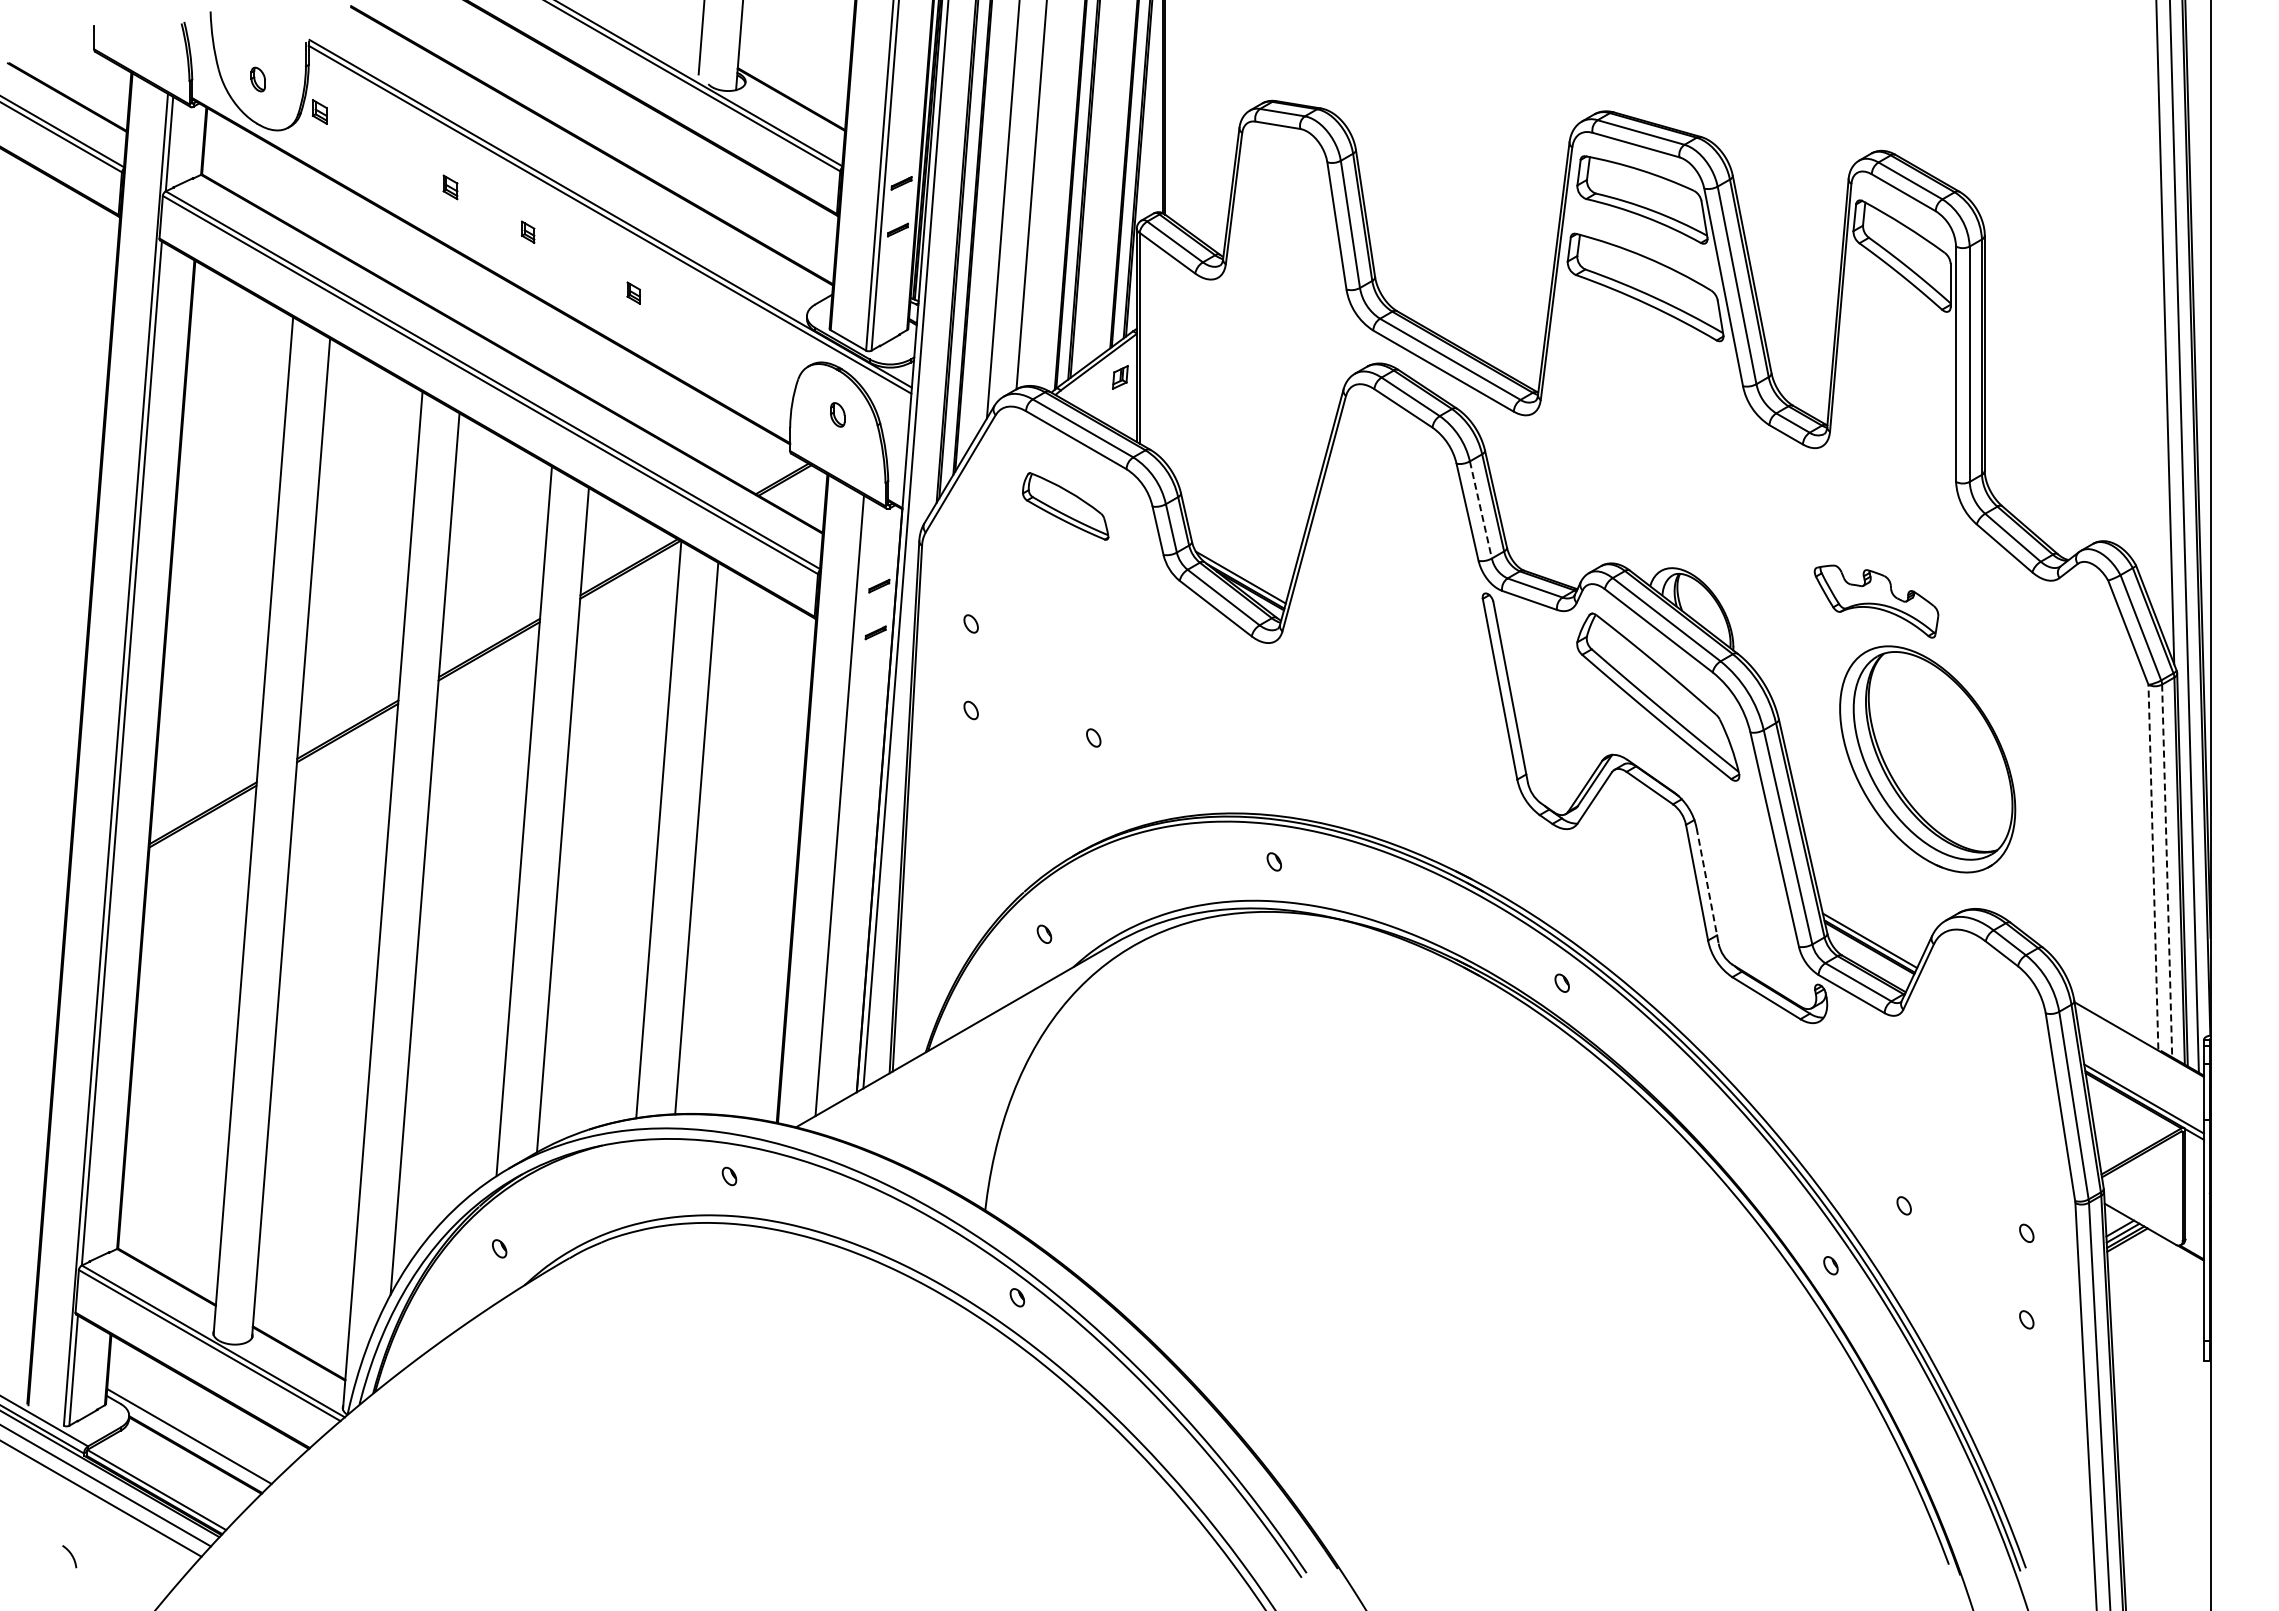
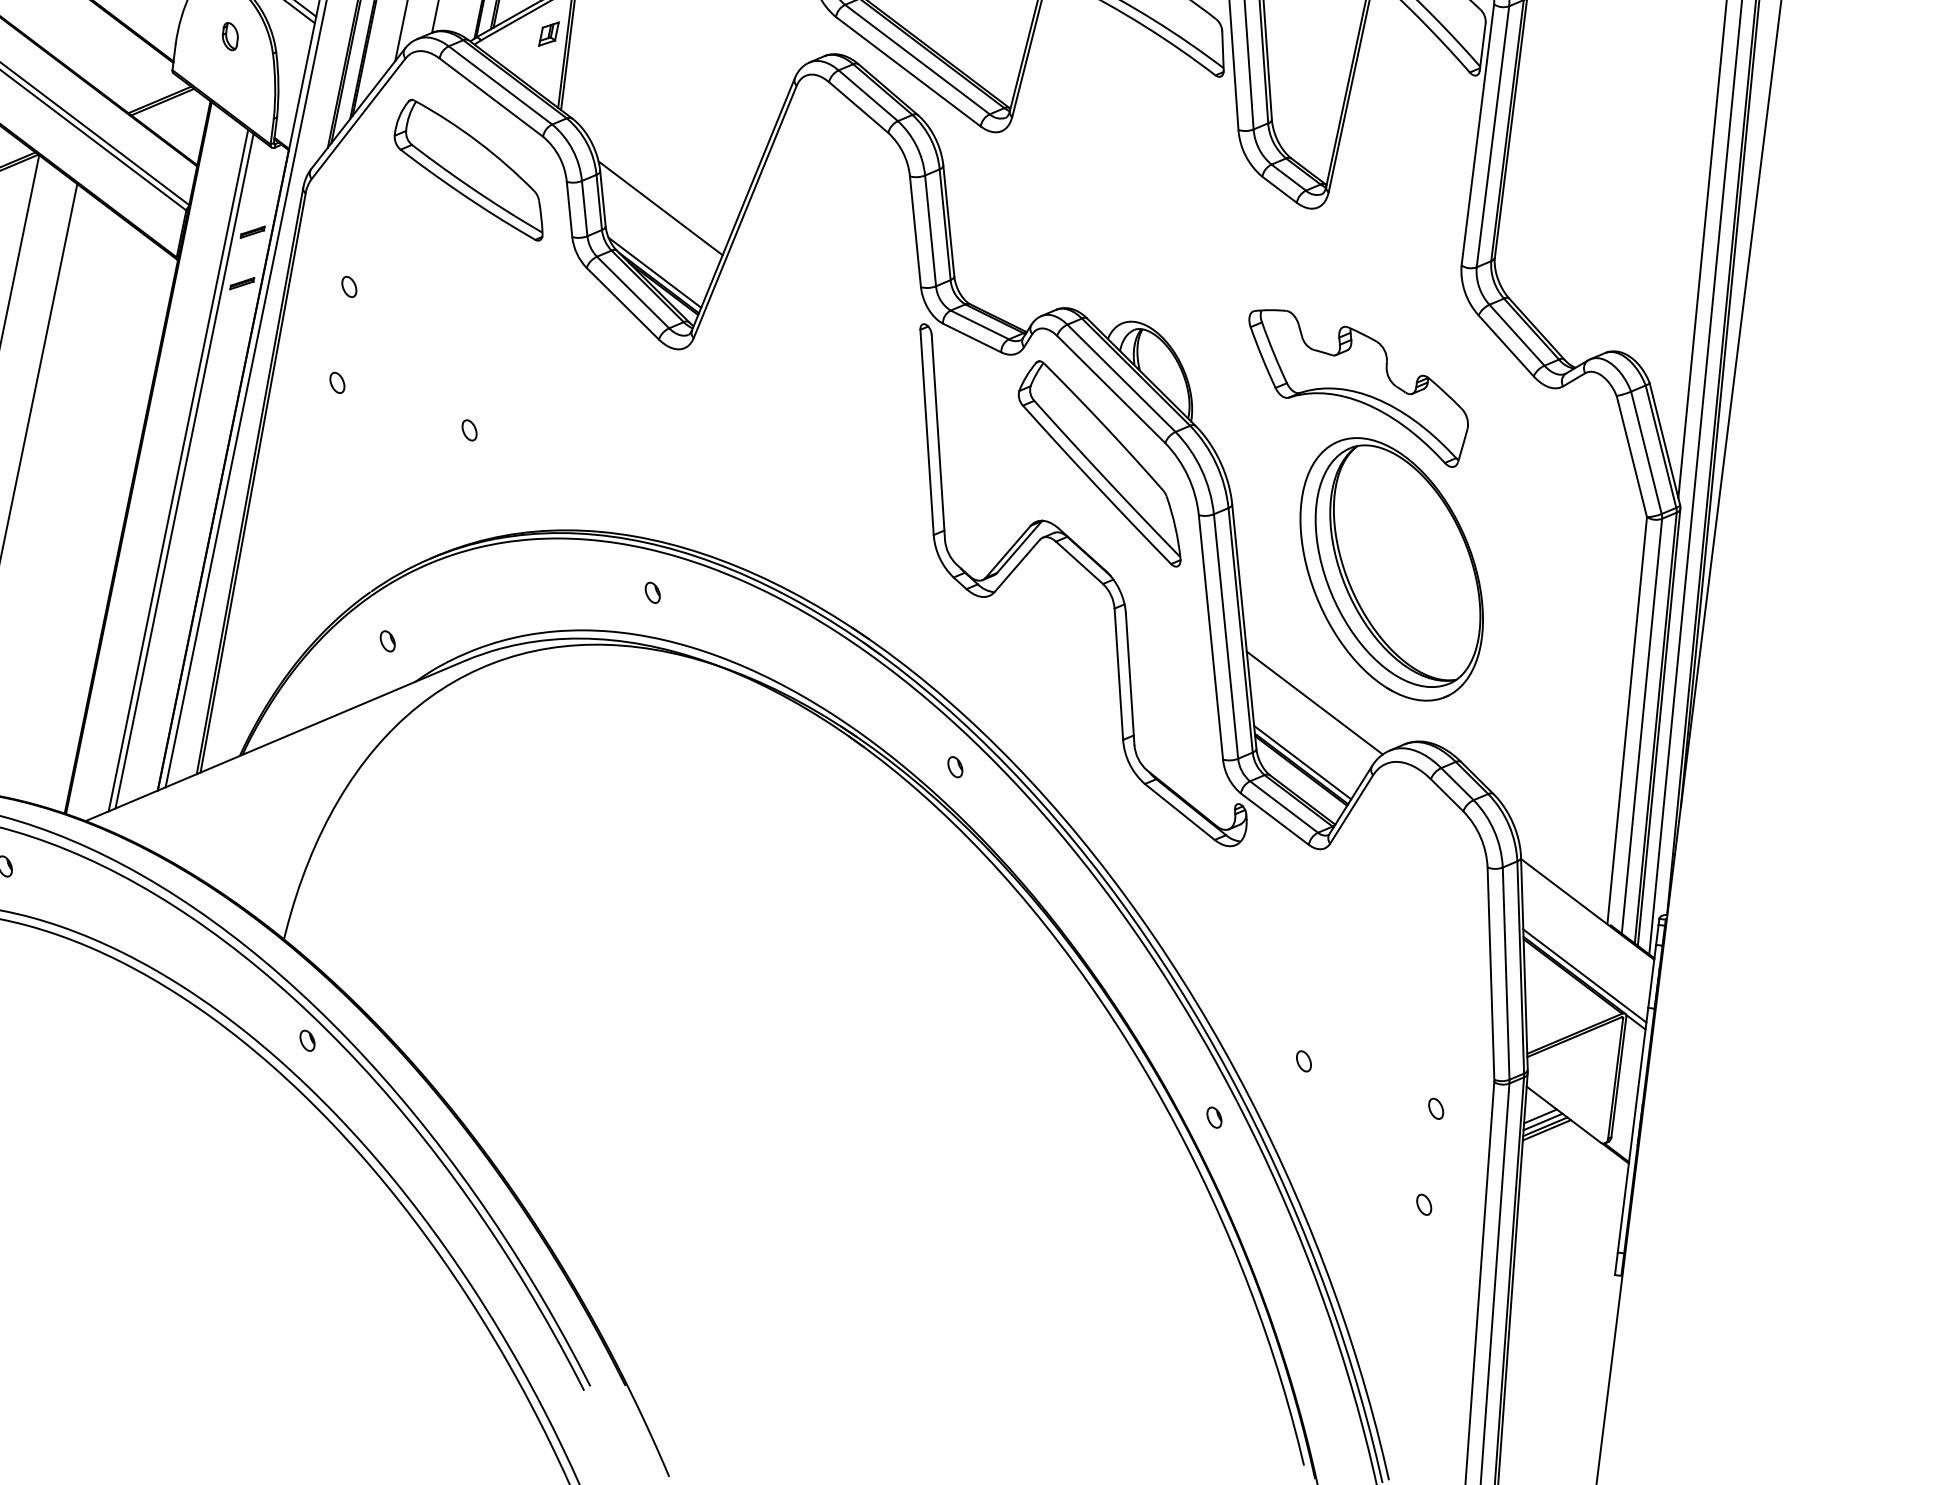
part: (1065, 506) -> (470, 169), size x1.67
line: (1480, 509) -> (930, 230), dashed -> solid
line: (1238, 519) -> (660, 208), added
part: (1876, 601) -> (1356, 387), size x1.67
line: (845, 805) -> (184, 470), added
line: (2153, 866) -> (1627, 719), dashed -> solid
line: (2167, 871) -> (1642, 726), dashed -> solid
line: (1707, 885) -> (1130, 678), dashed -> solid
line: (1874, 886) -> (1315, 703), added

